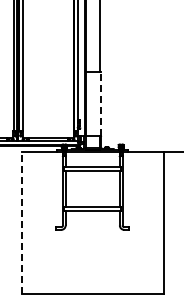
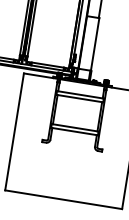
line: (100, 104) -> (95, 44), dashed -> solid
line: (21, 222) -> (14, 131), dashed -> solid

